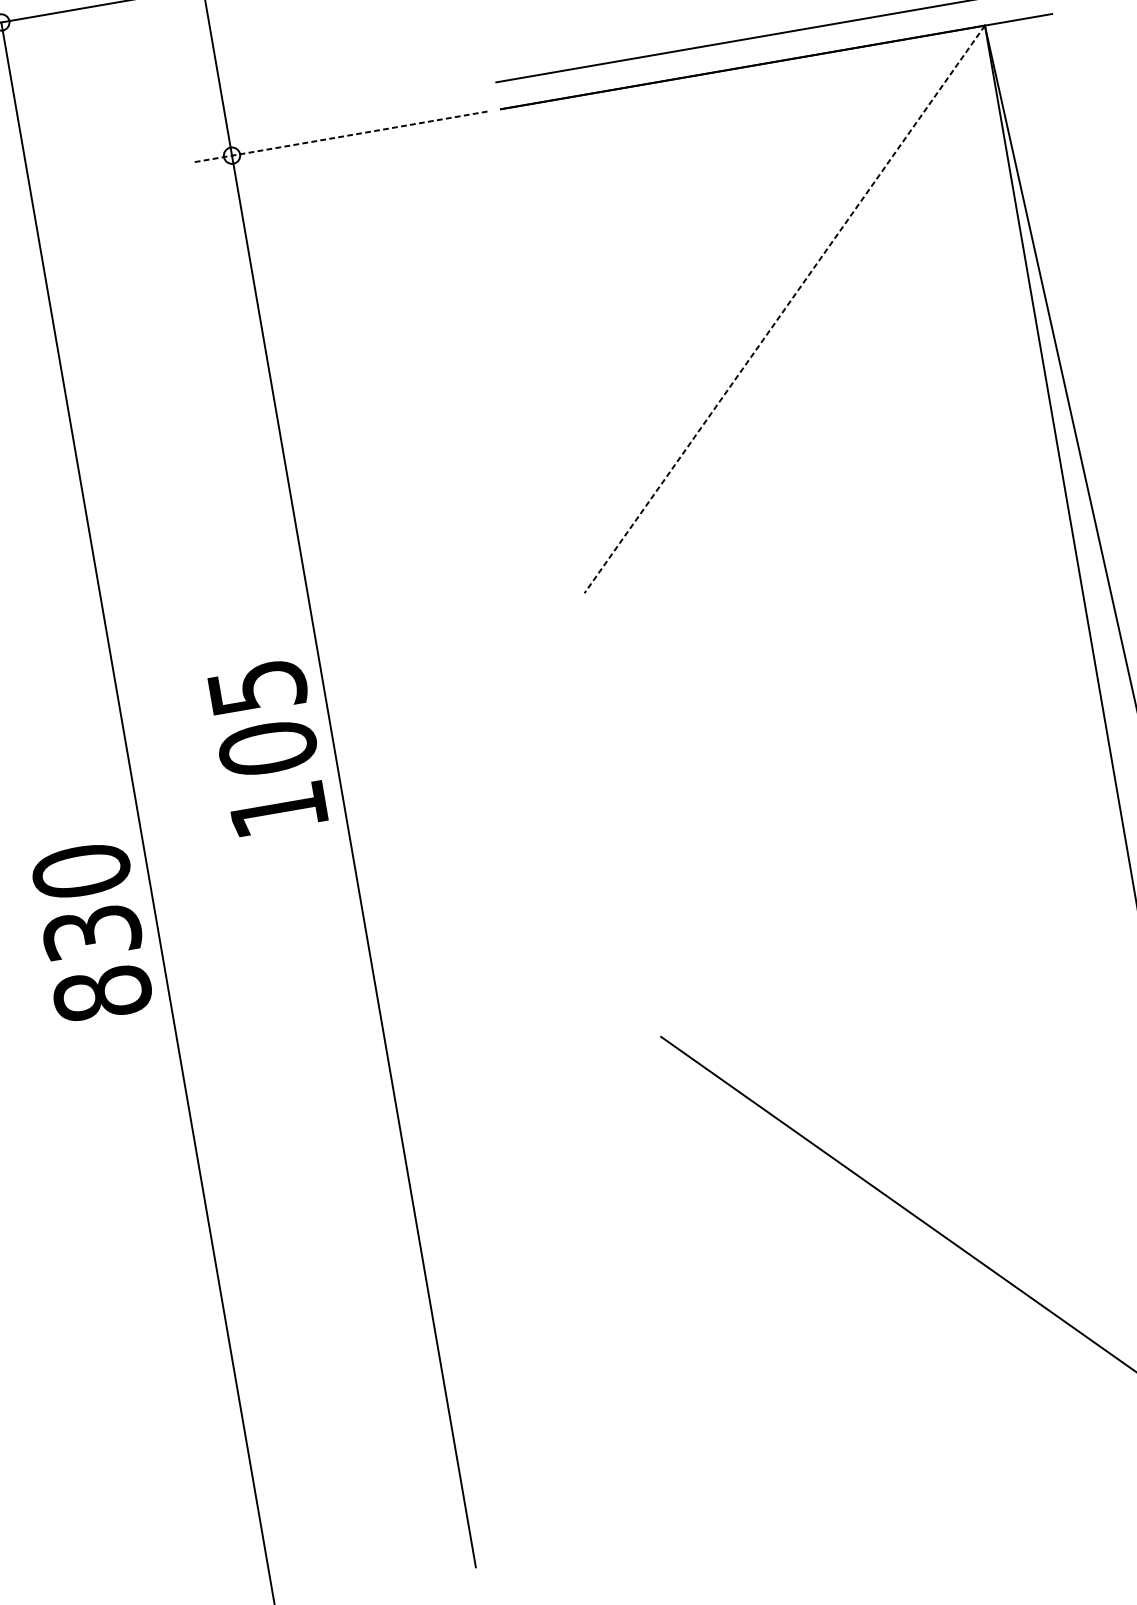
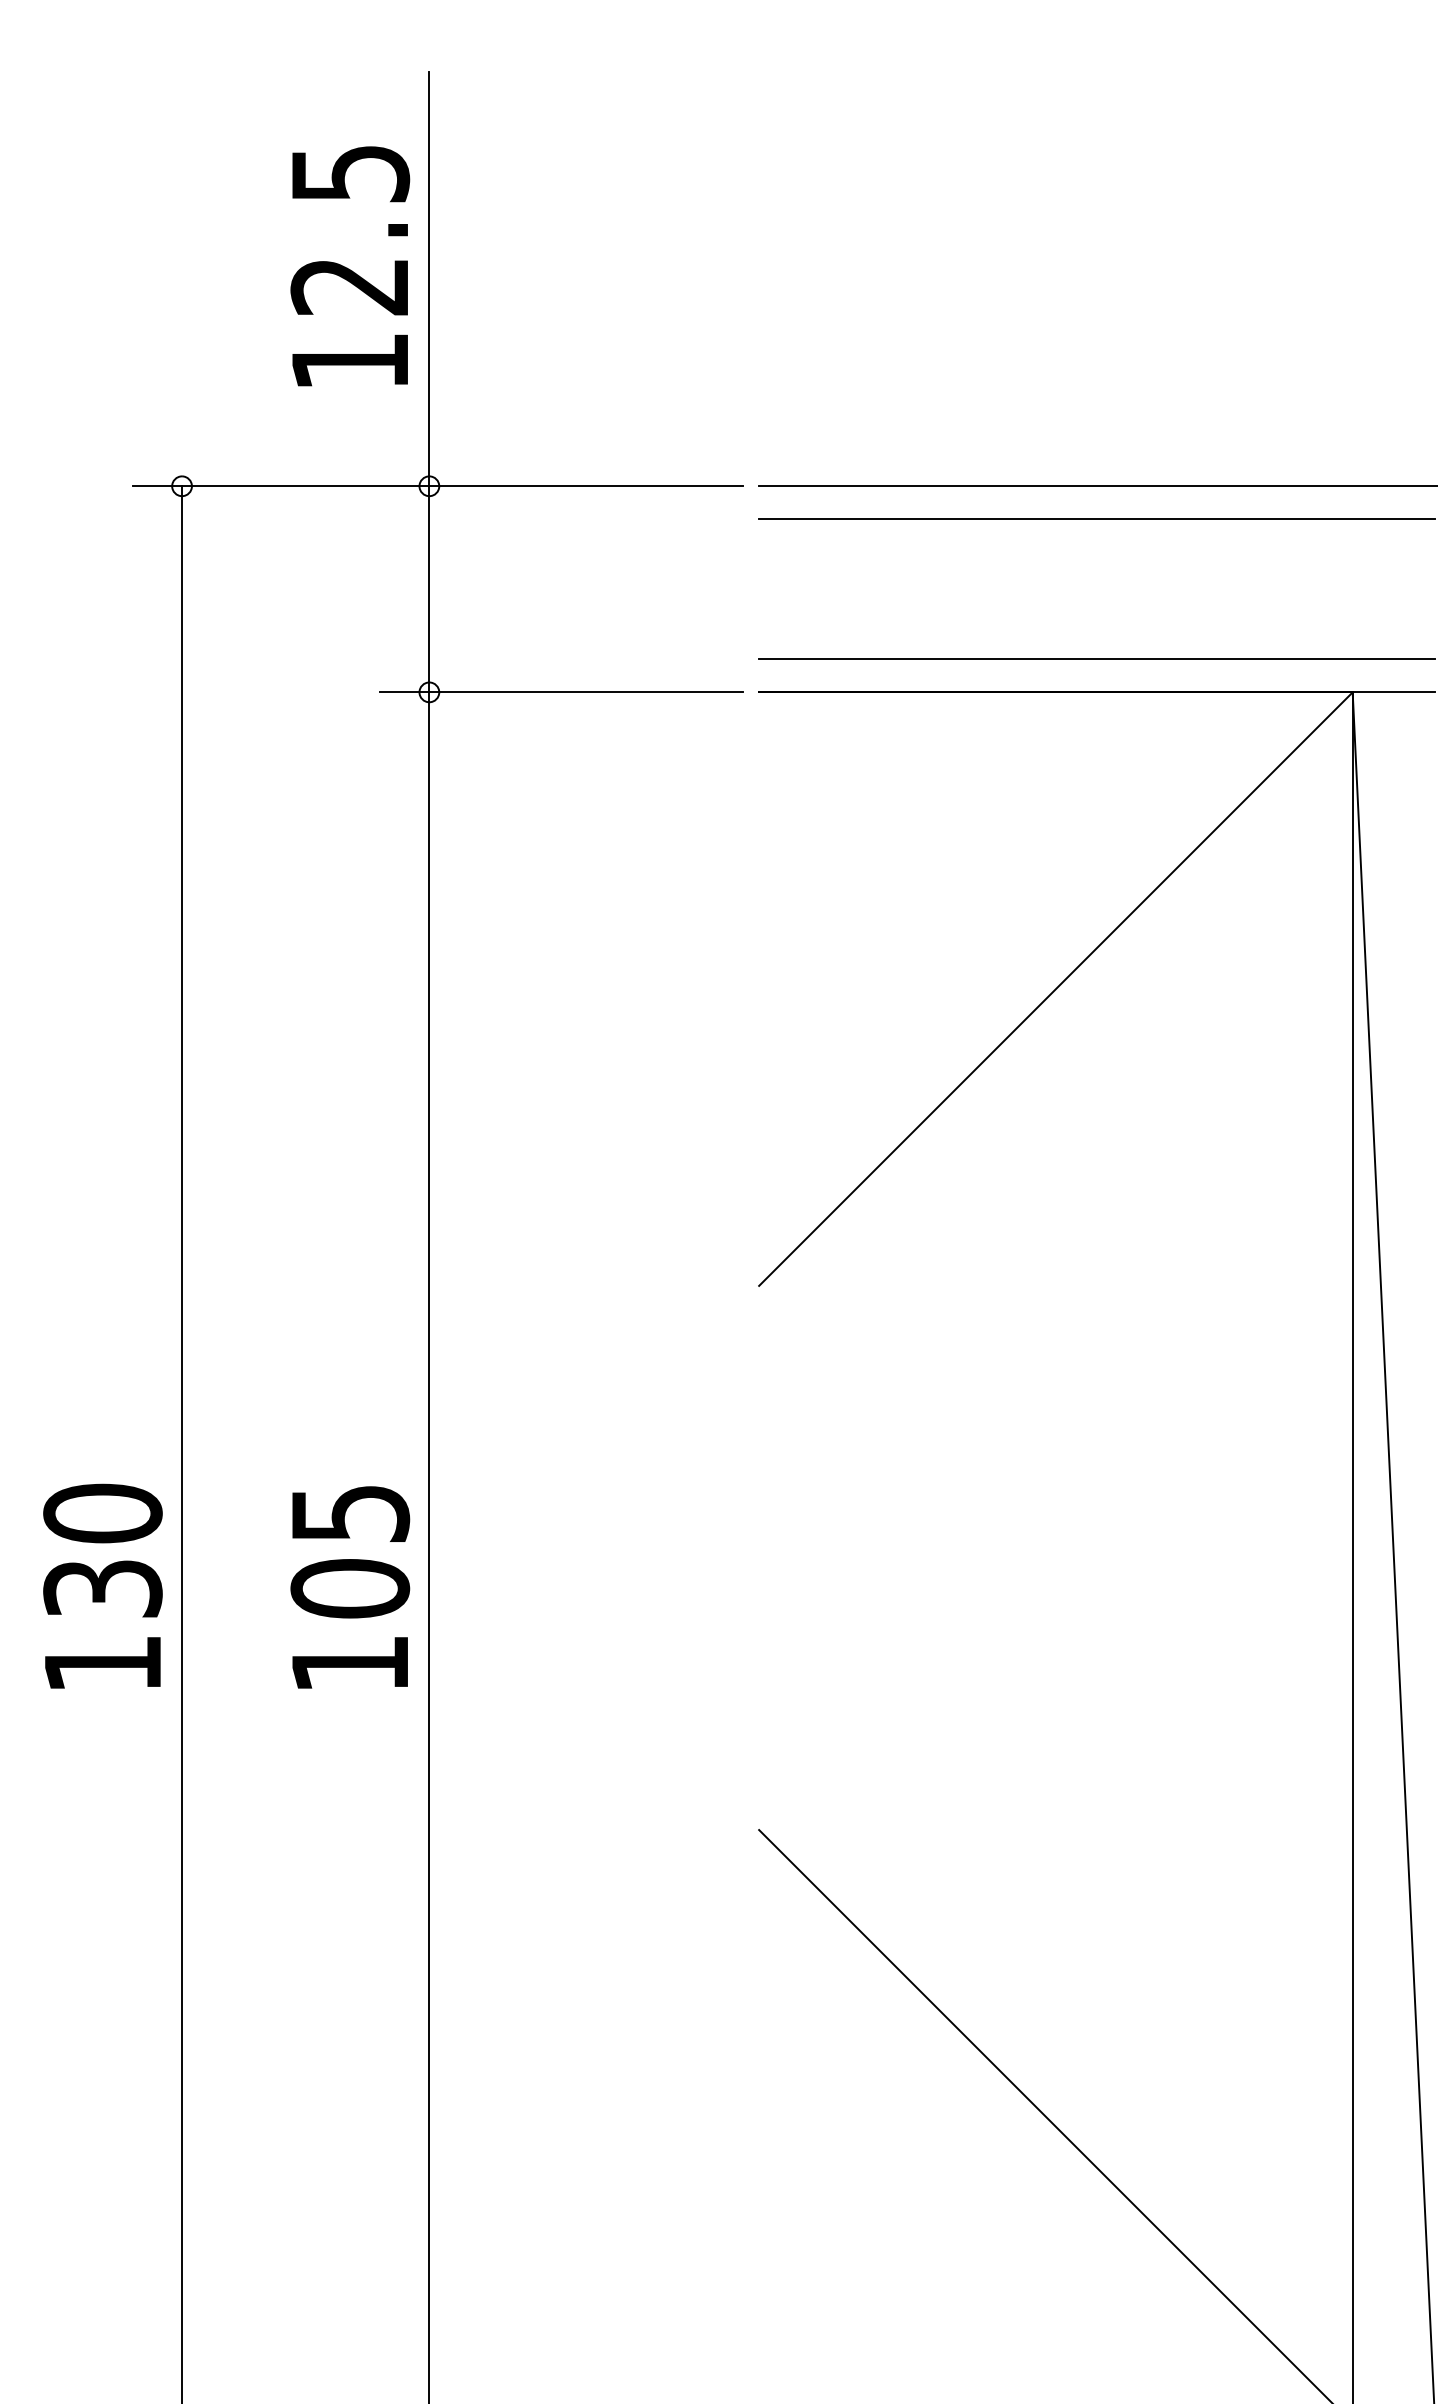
line: (338, 137) -> (560, 692), dashed -> solid
line: (784, 309) -> (1055, 989), dashed -> solid
text: (268, 747) -> (350, 1587), moved
text: (102, 993) -> (102, 1663), 830 -> 130

